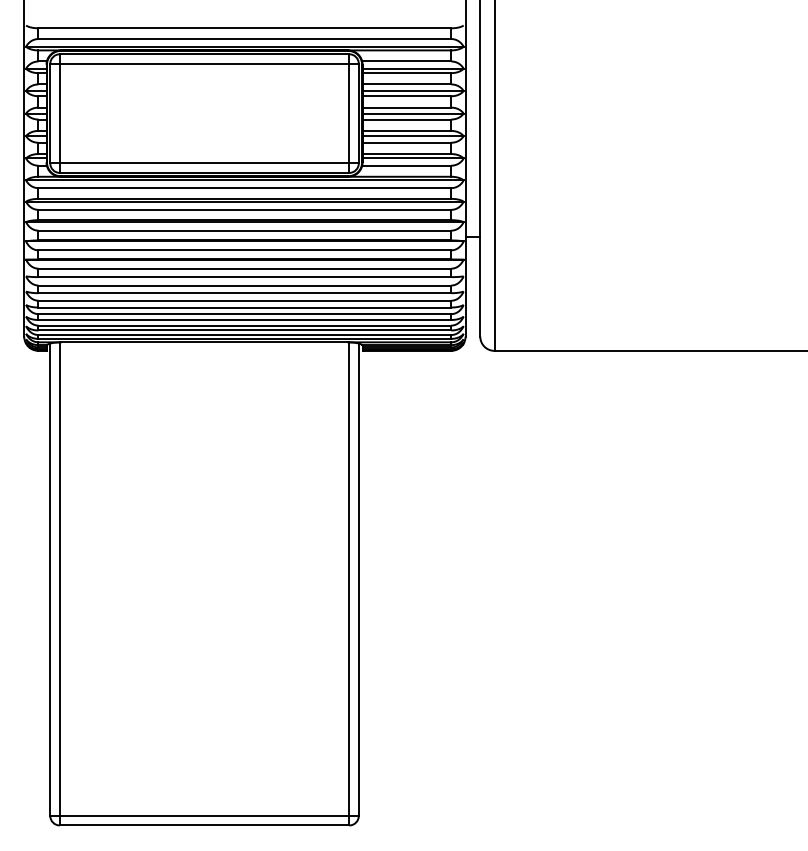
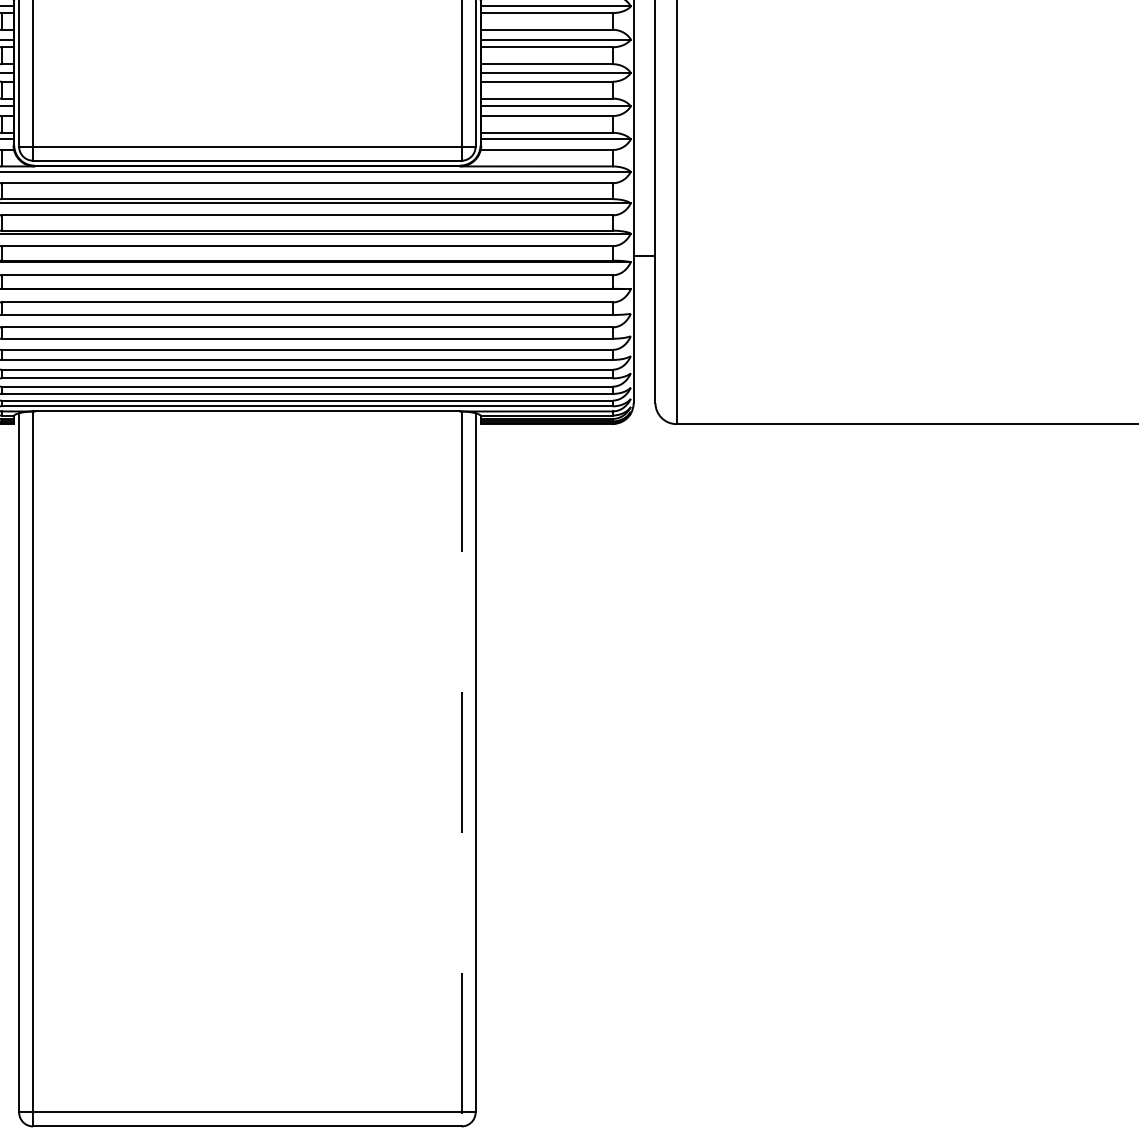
line: (349, 583) -> (461, 768), solid -> dashed

